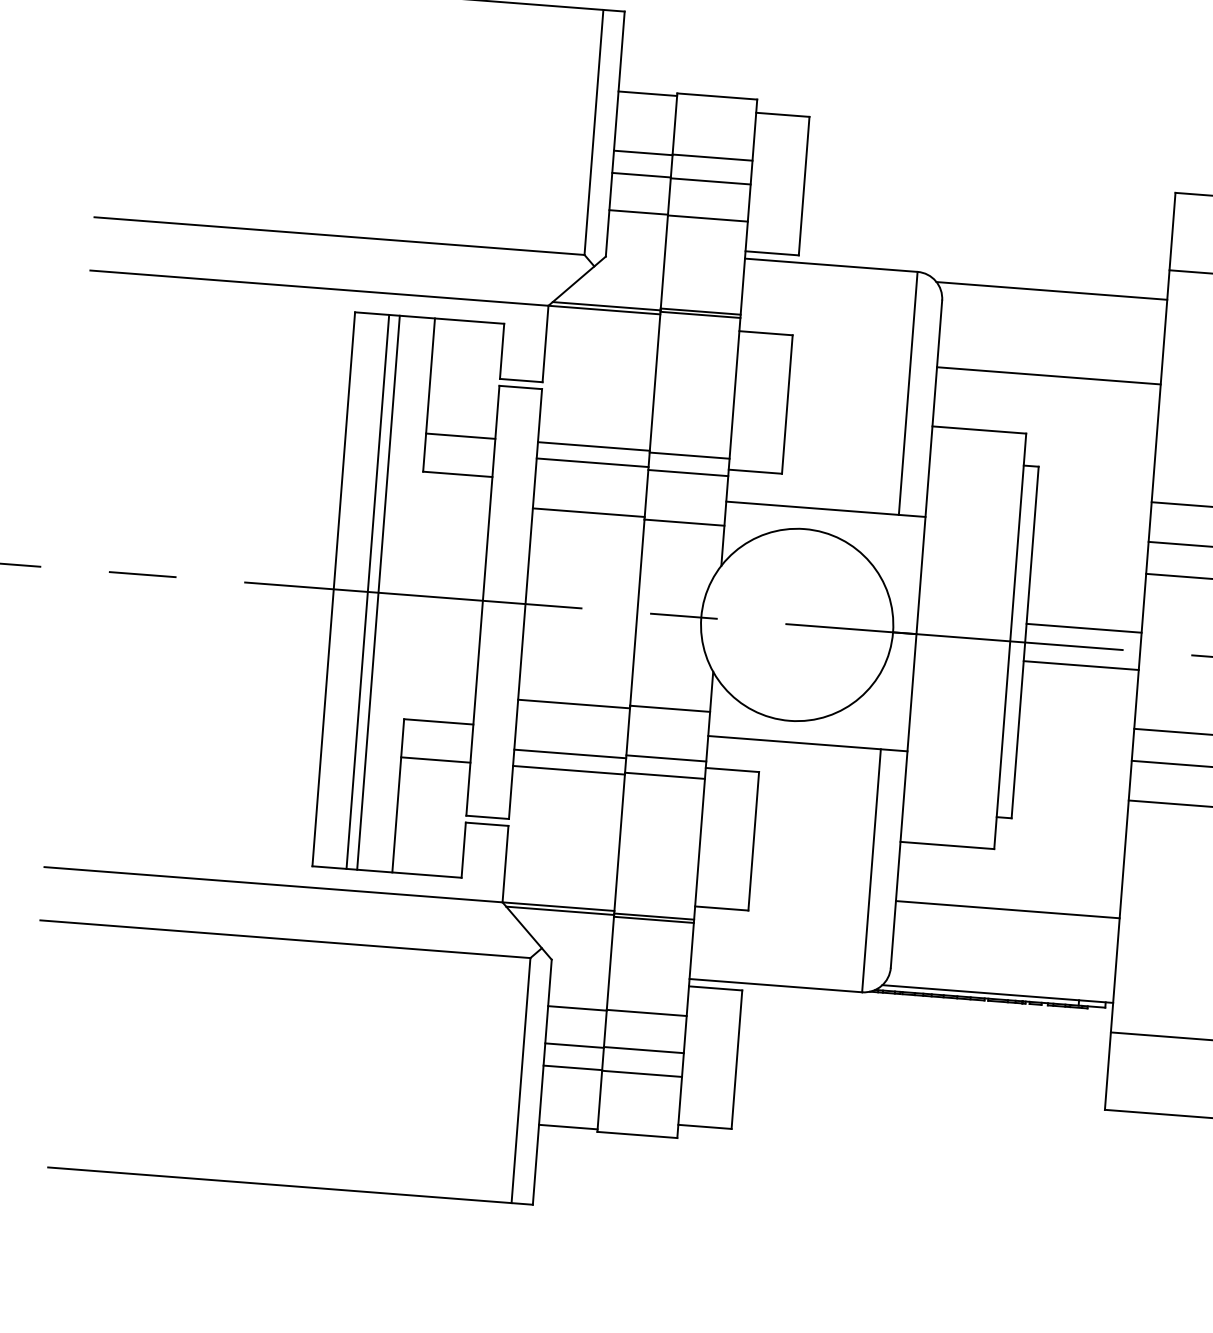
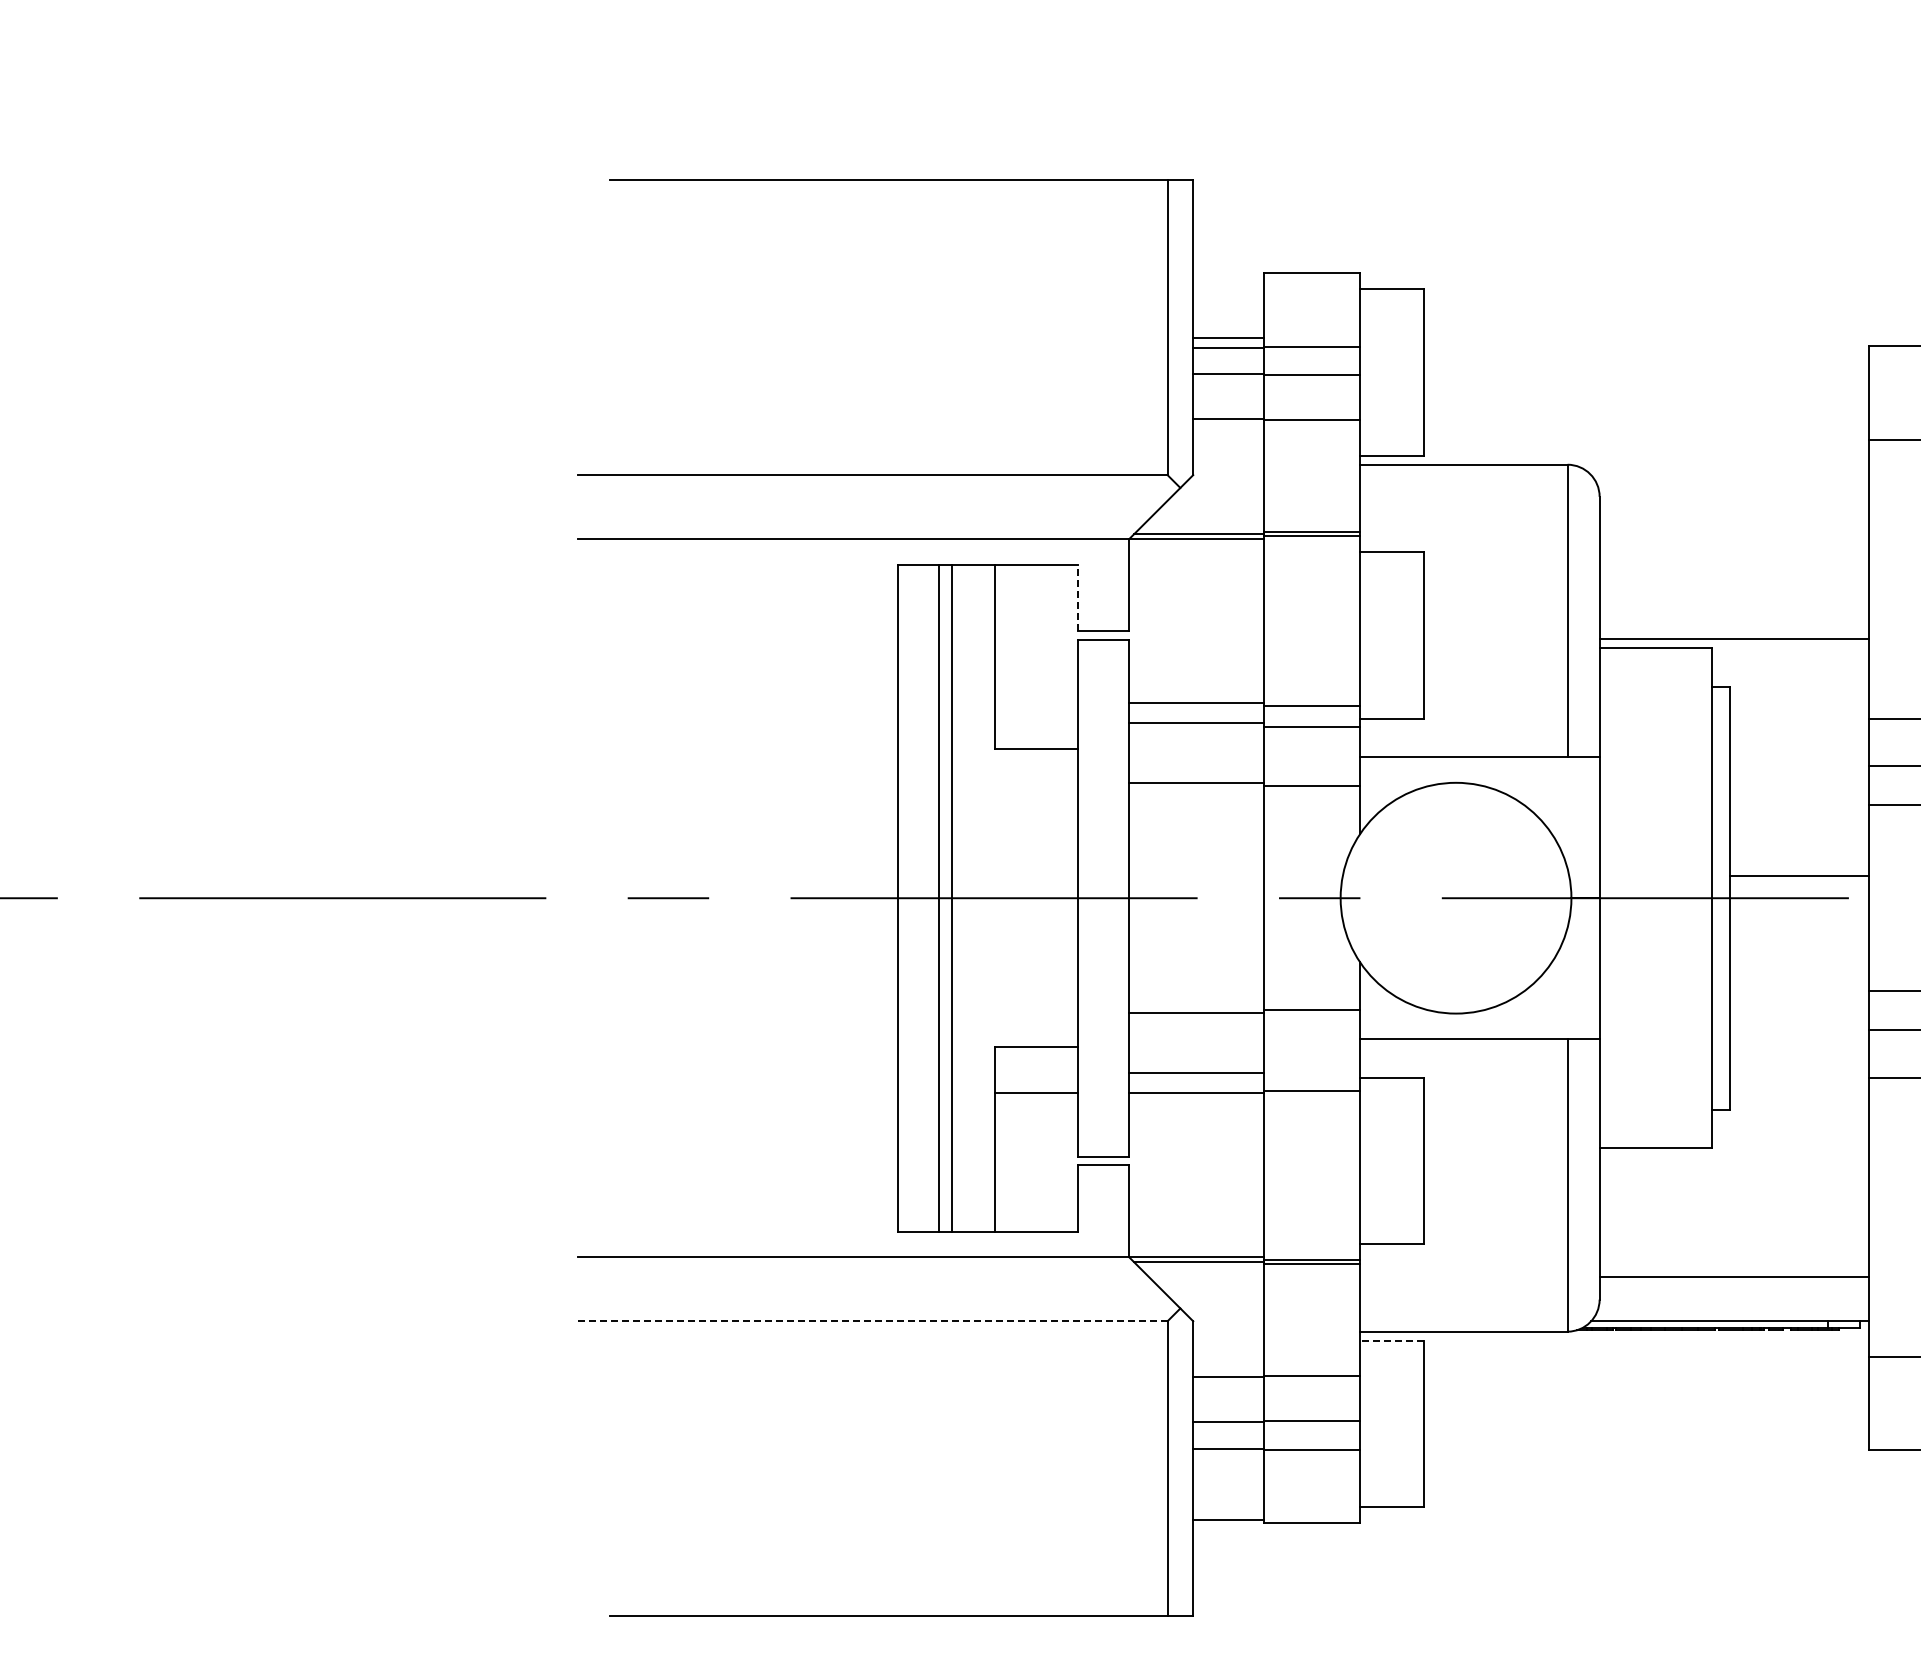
line: (647, 93) -> (1228, 338), moved
line: (1051, 291) -> (1729, 475), removed
line: (501, 350) -> (1077, 597), solid -> dashed
line: (1048, 375) -> (1733, 638), moved
line: (460, 436) -> (1035, 703), removed
line: (1081, 665) -> (1799, 920), removed
line: (666, 758) -> (1311, 1069), removed
line: (1007, 909) -> (1733, 1277), moved
line: (285, 939) -> (872, 1321), solid -> dashed
line: (715, 988) -> (1391, 1340), solid -> dashed

